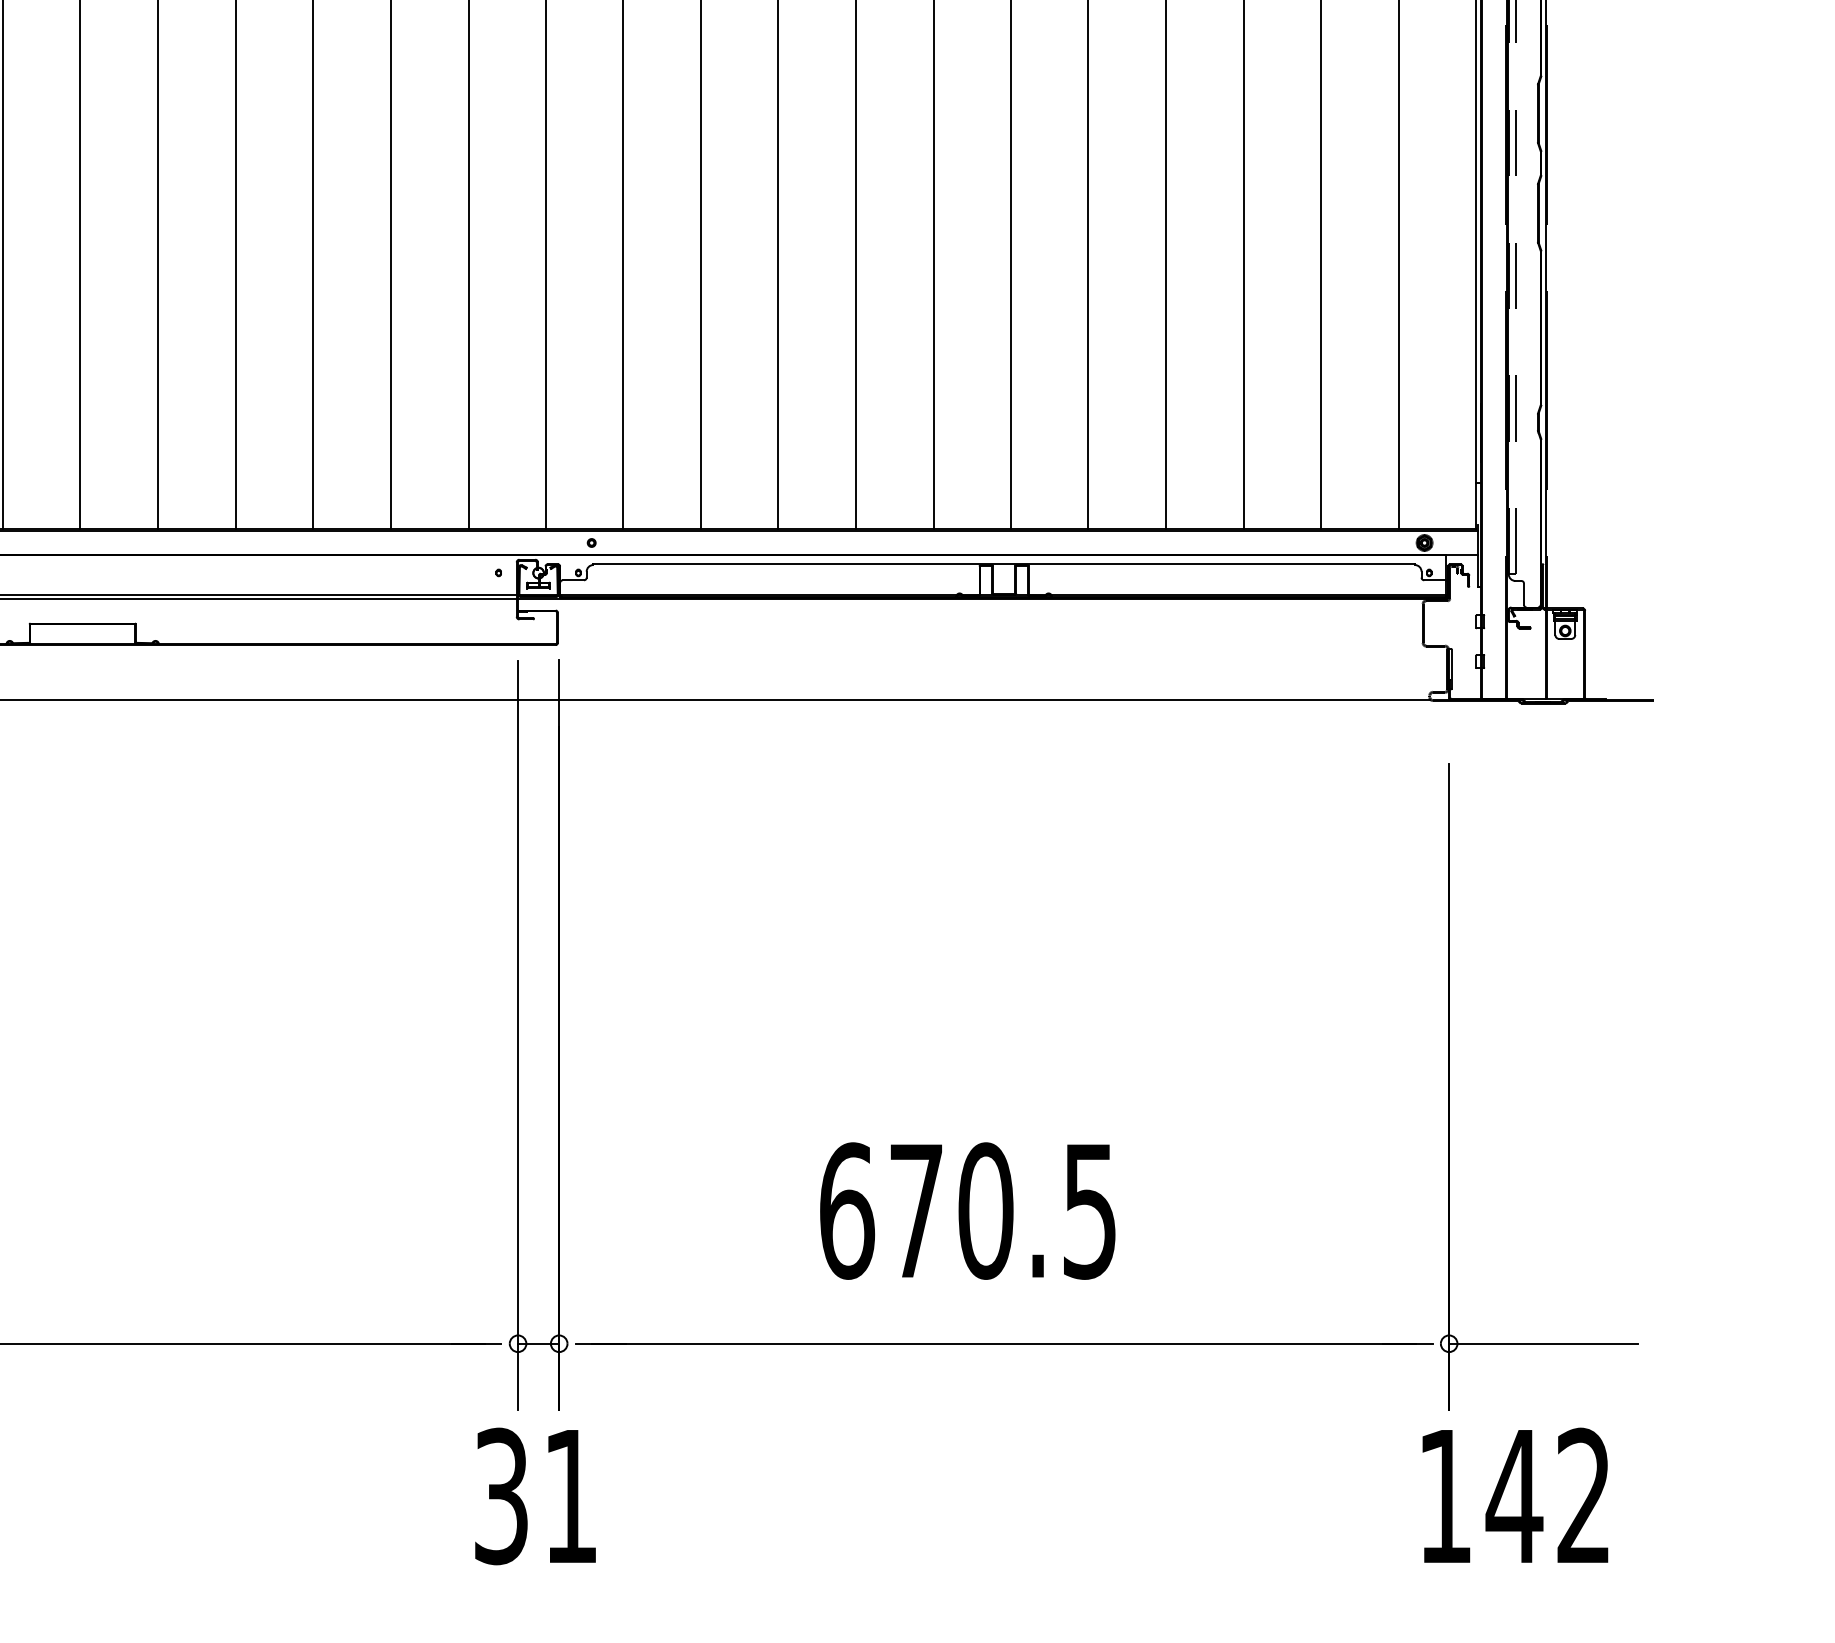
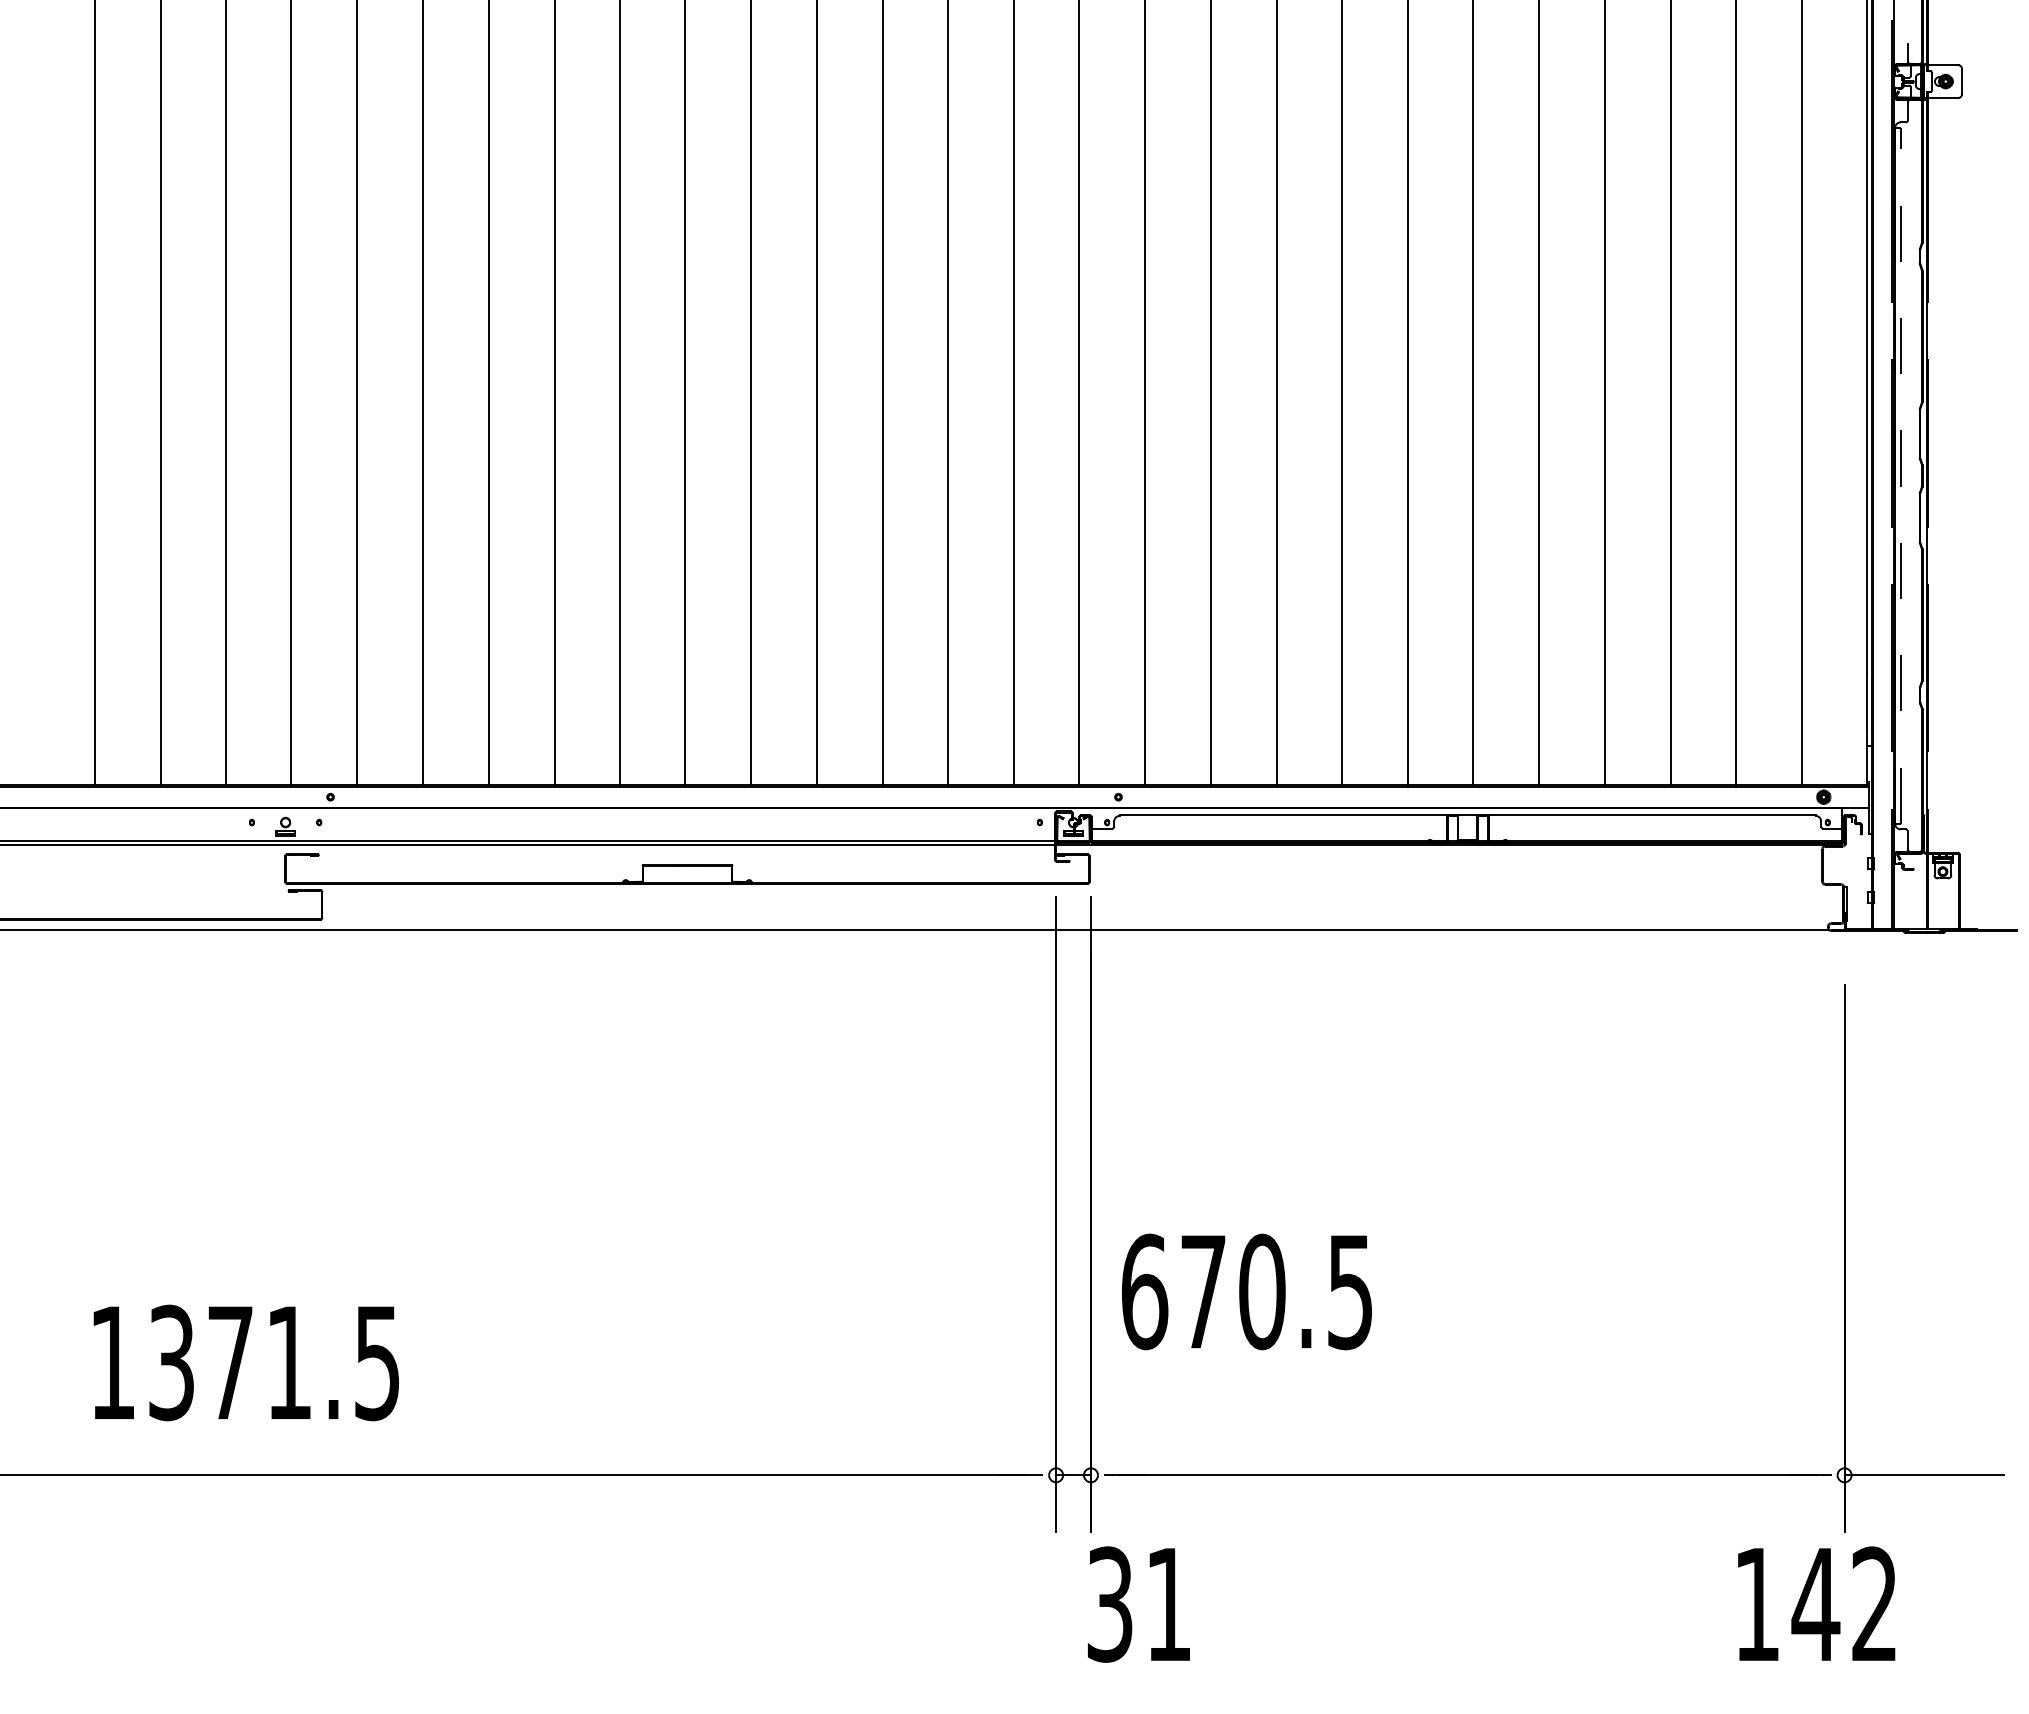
text: (967, 1210) -> (1246, 1291), moved
text: (1515, 1495) -> (1816, 1603), moved
text: (535, 1496) -> (1138, 1604), moved

